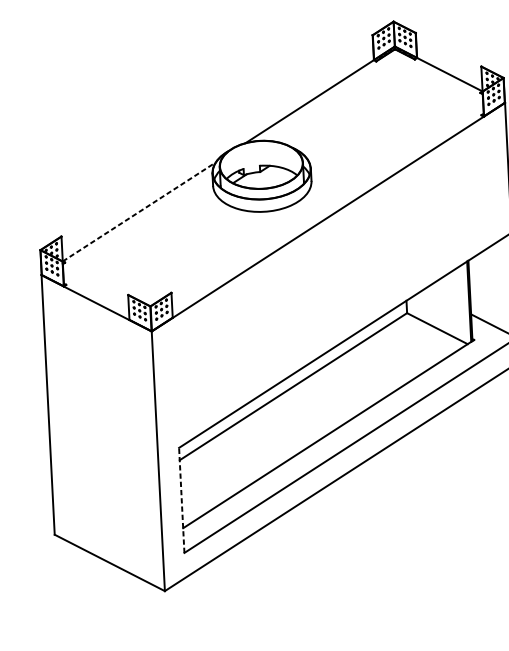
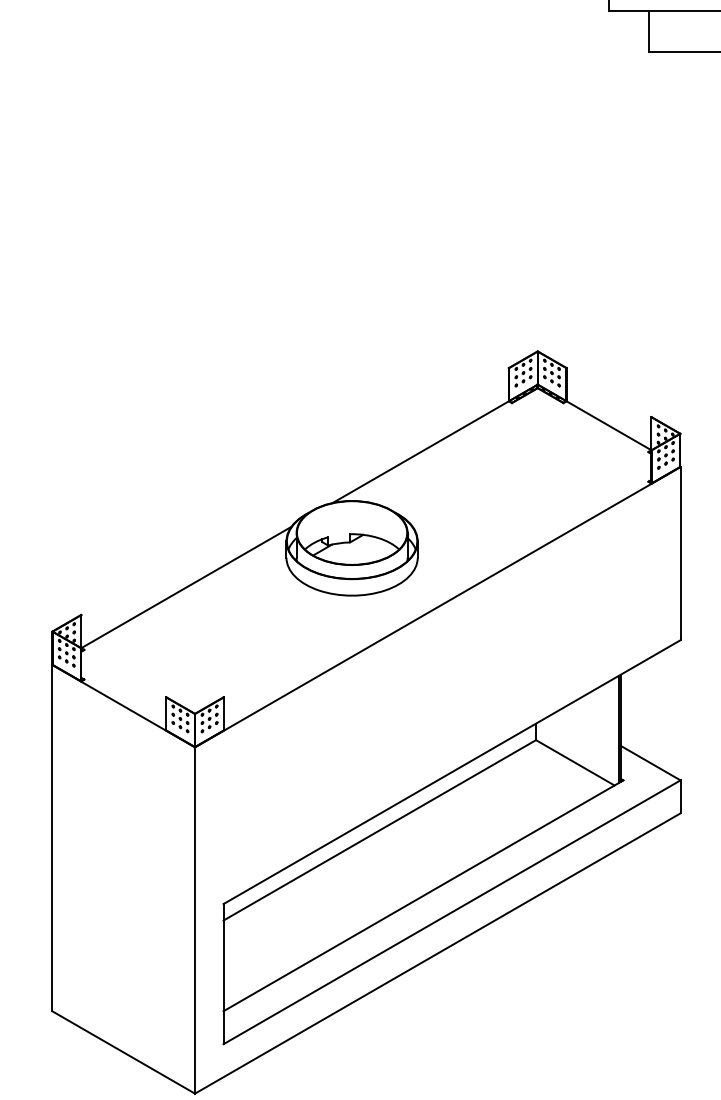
line: (139, 211) -> (186, 587), dashed -> solid
line: (181, 499) -> (223, 973), dashed -> solid

